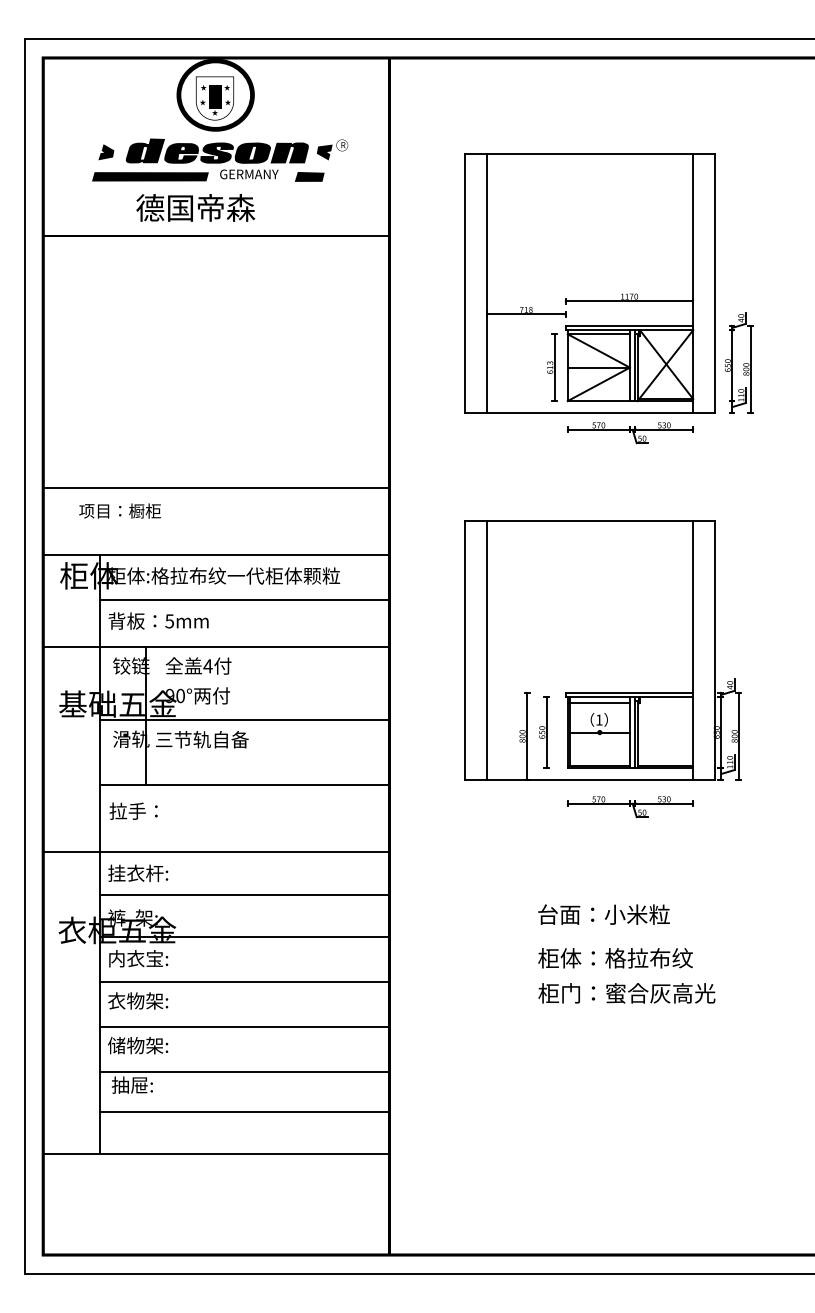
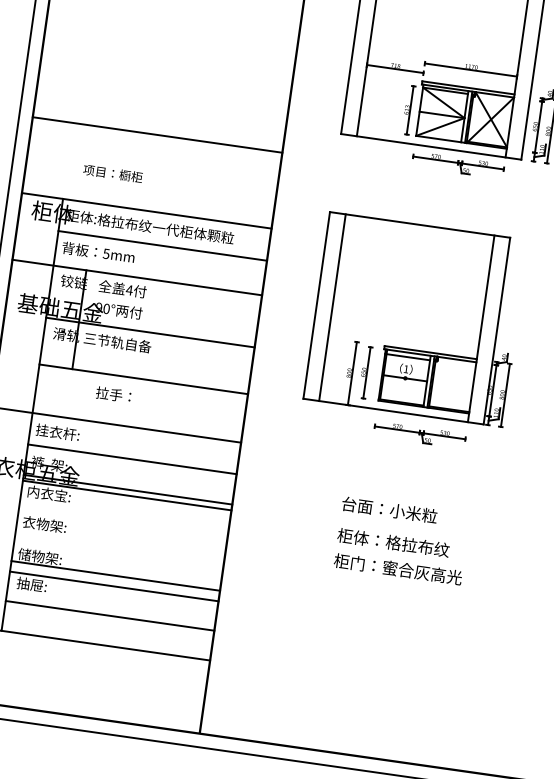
line: (216, 487) -> (157, 134), moved
text: (119, 510) -> (112, 173), moved
text: (133, 810) -> (113, 394), moved
line: (244, 981) -> (127, 495), moved
line: (244, 1026) -> (115, 575), moved

